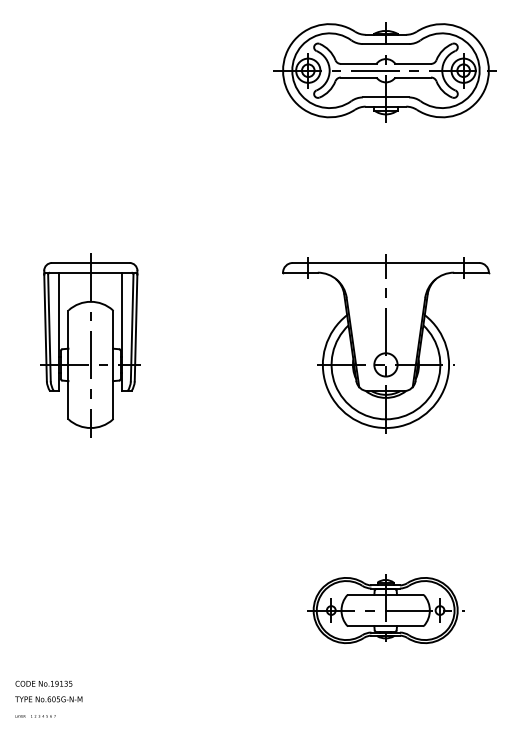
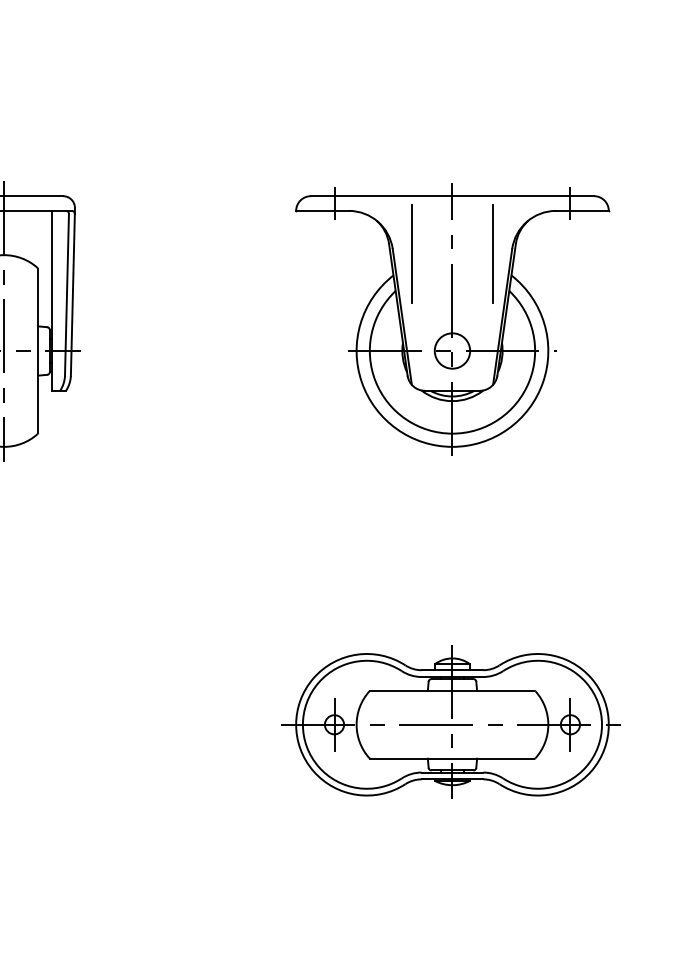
line: (359, 300) -> (412, 253), added
line: (412, 300) -> (492, 253), added
part: (384, 609) -> (450, 722), size x1.43

